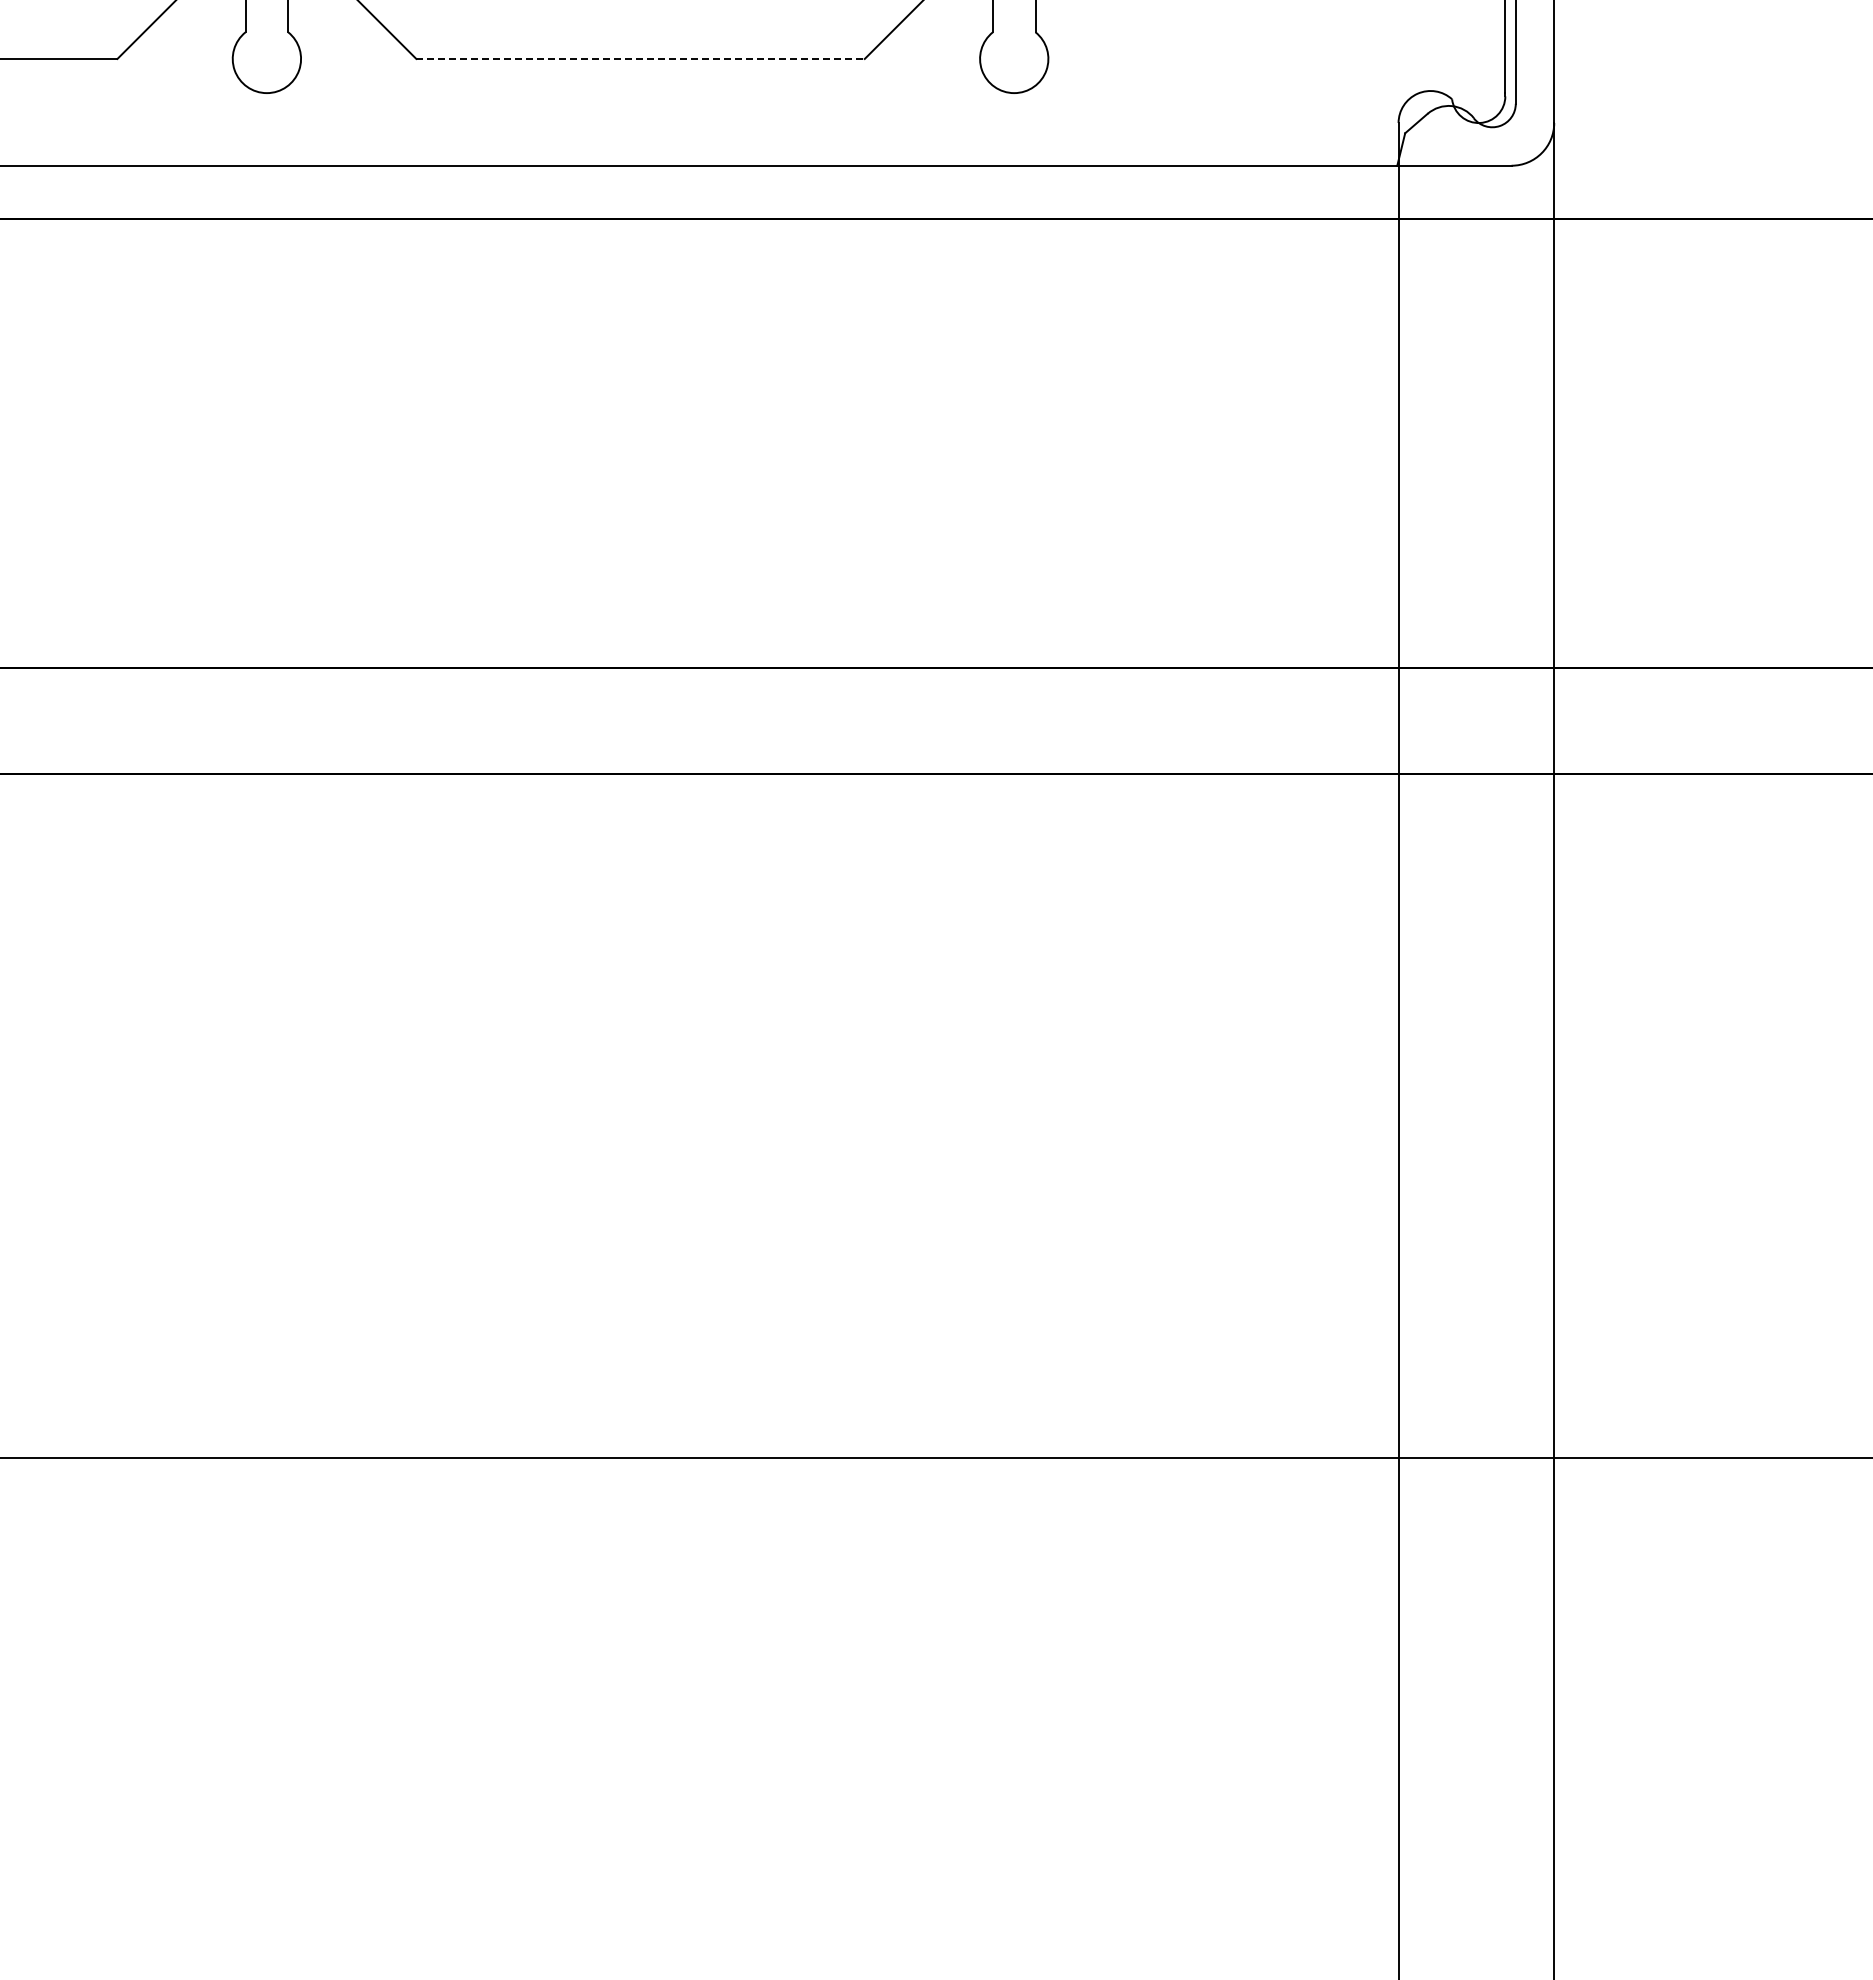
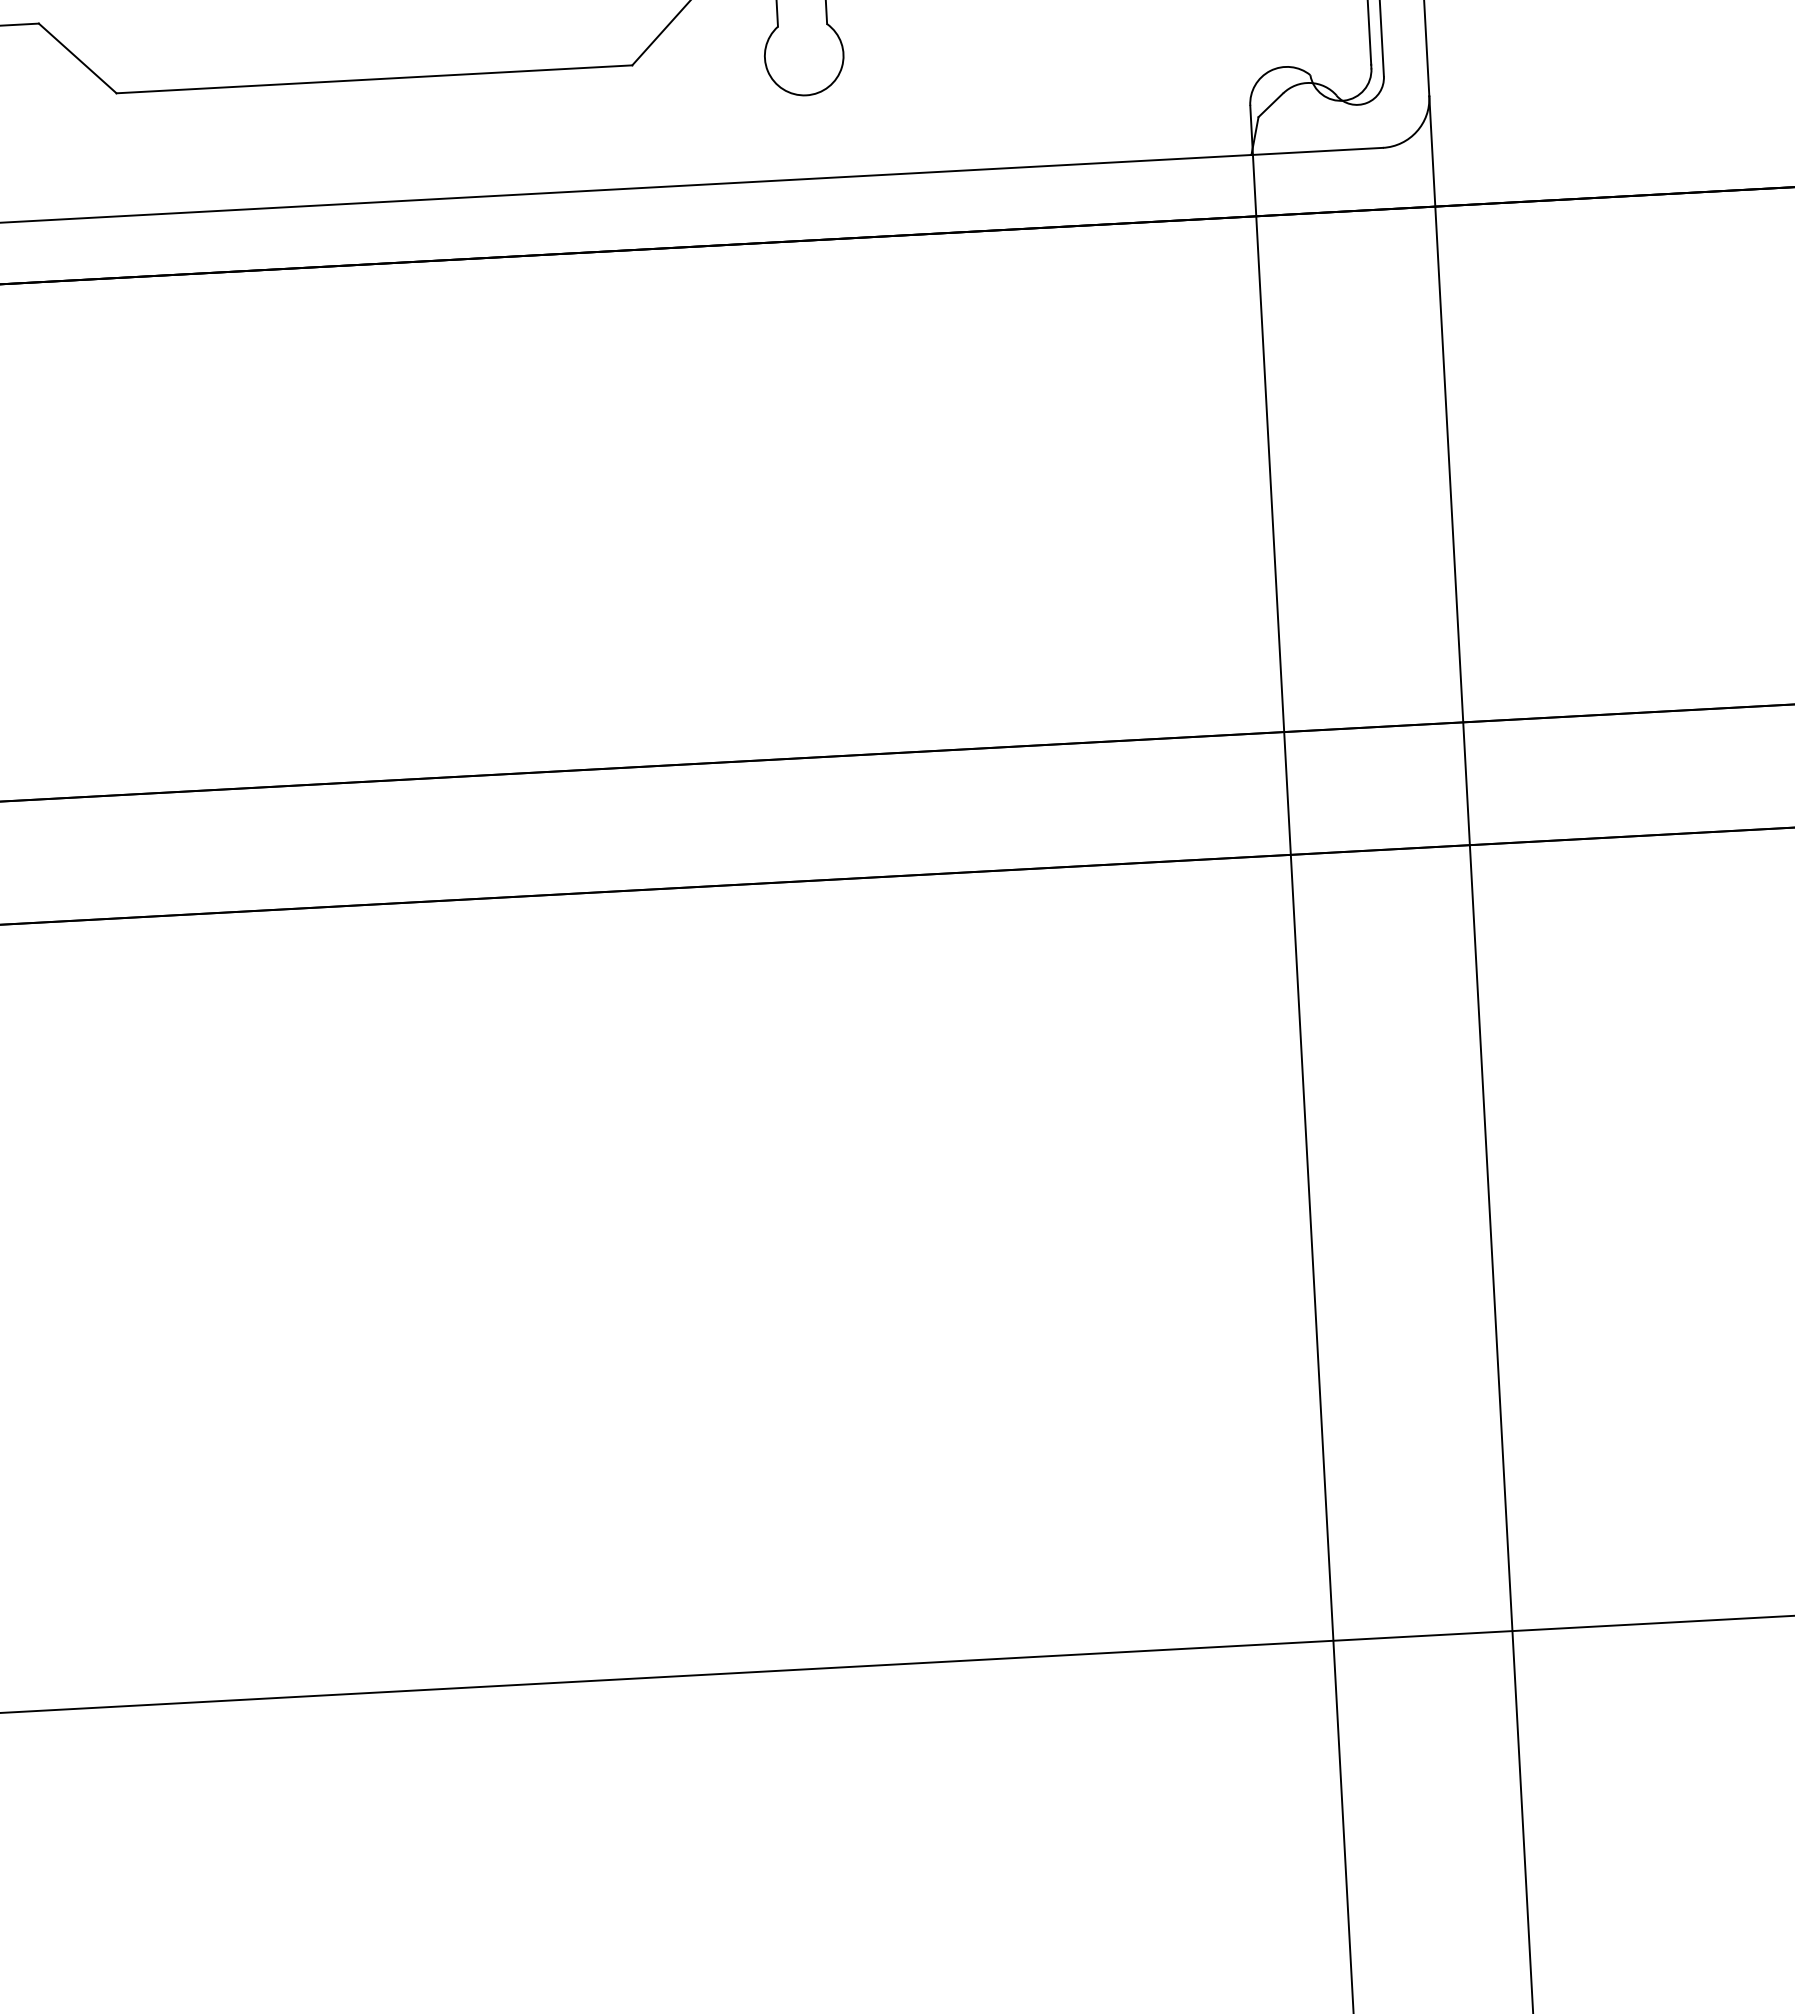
line: (641, 58) -> (375, 78), dashed -> solid

